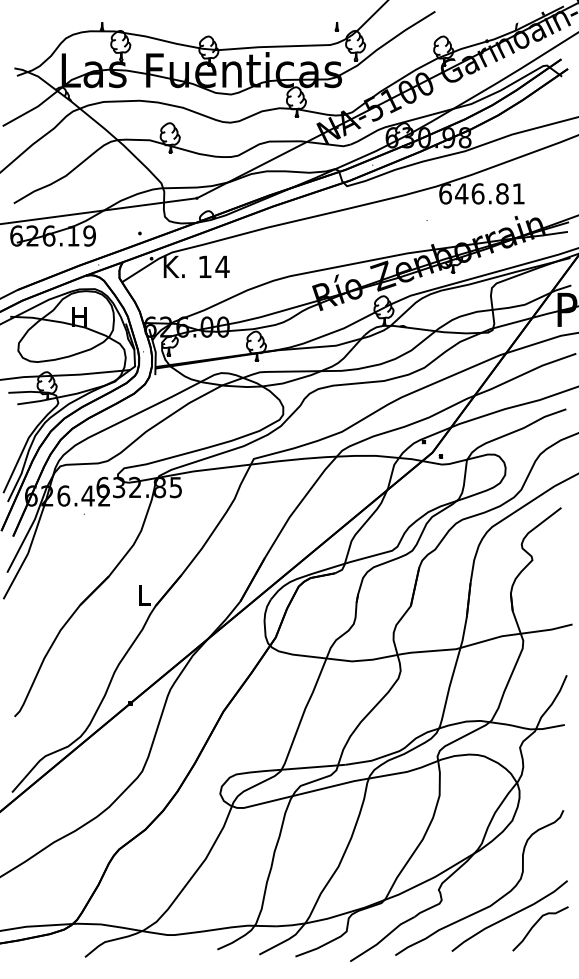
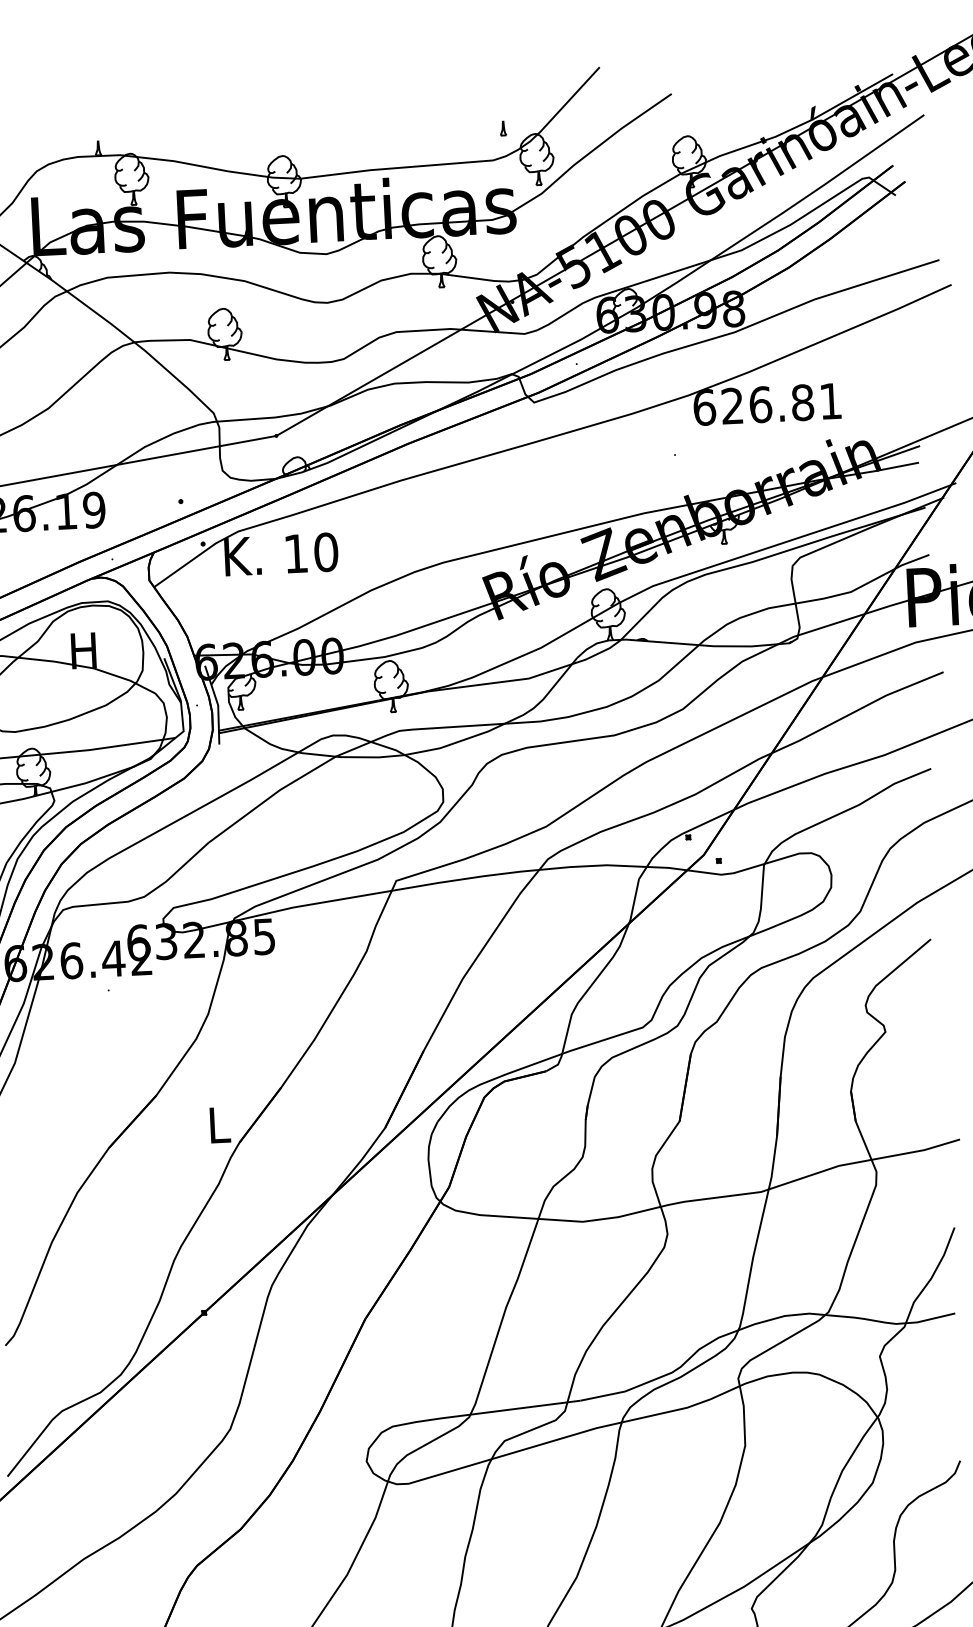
text: (461, 193) -> (732, 405), 646.81 -> 626.81
text: (222, 266) -> (326, 551), 14 -> 10

